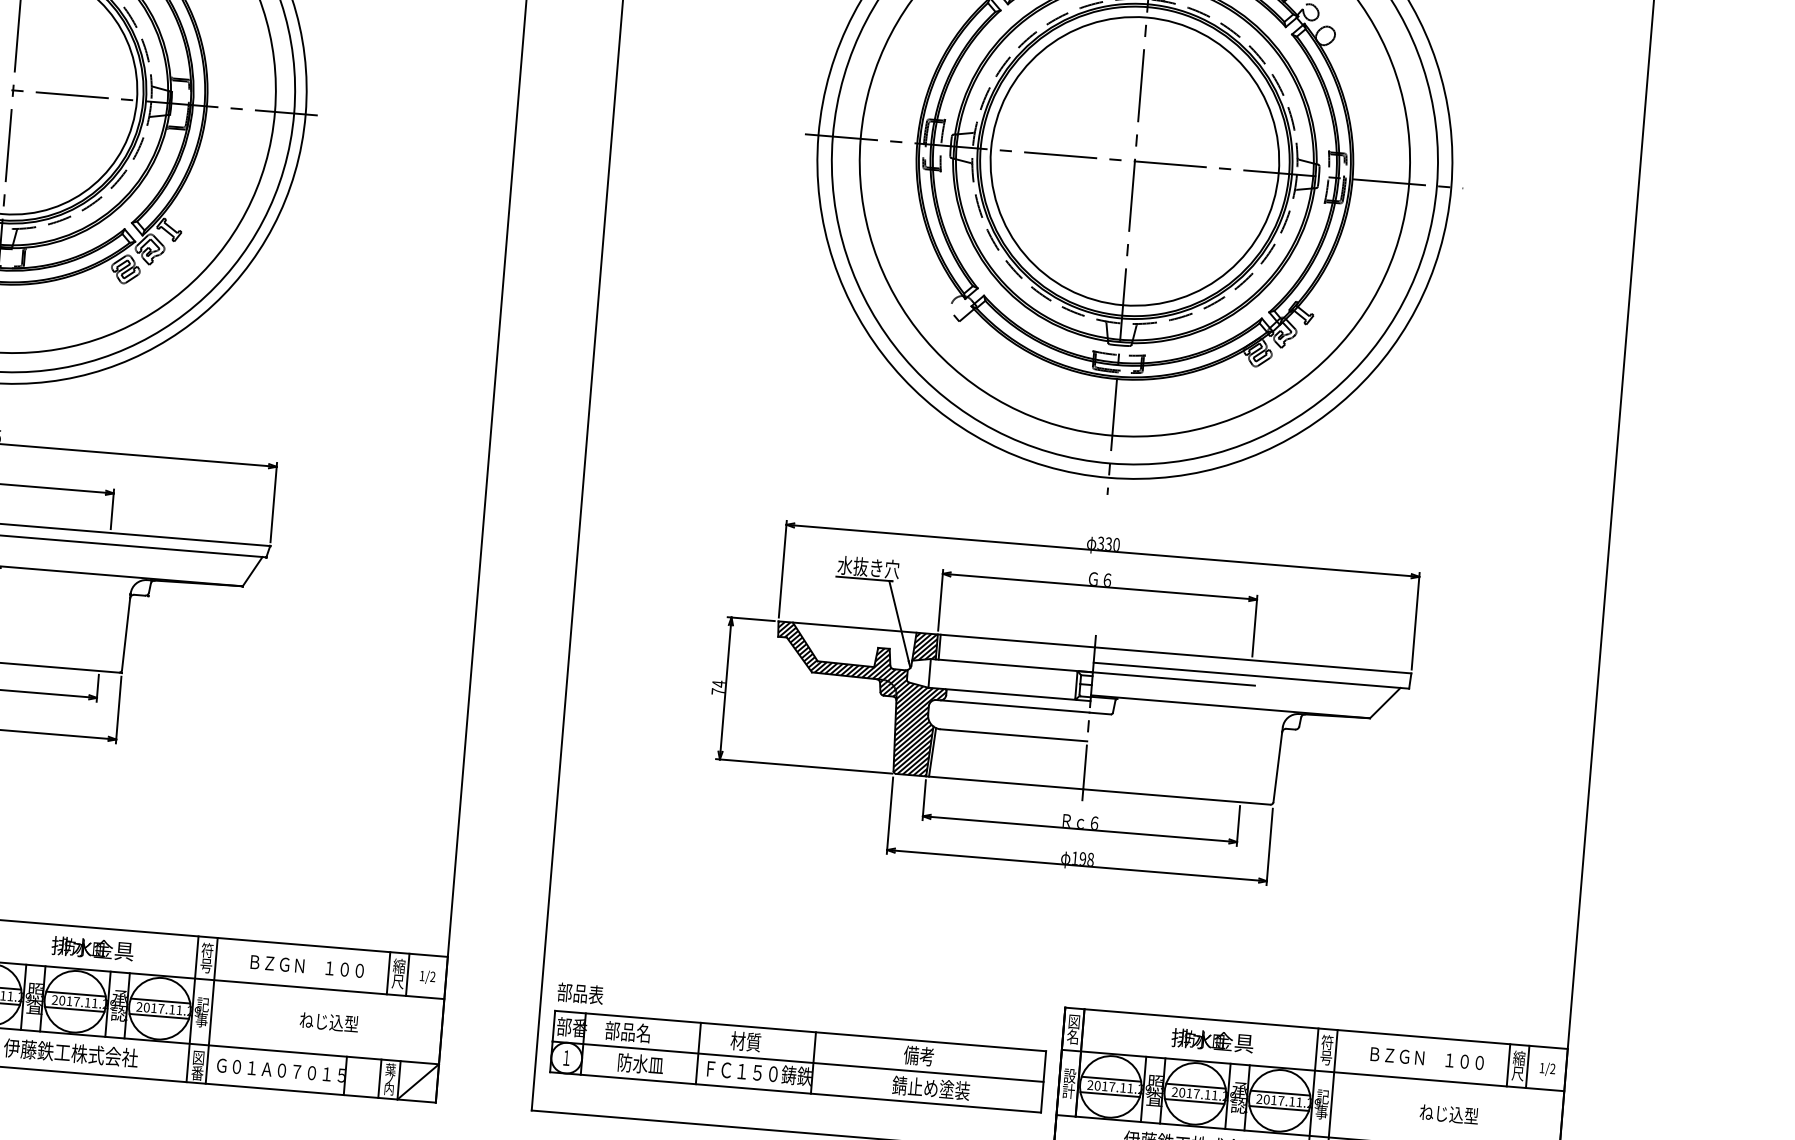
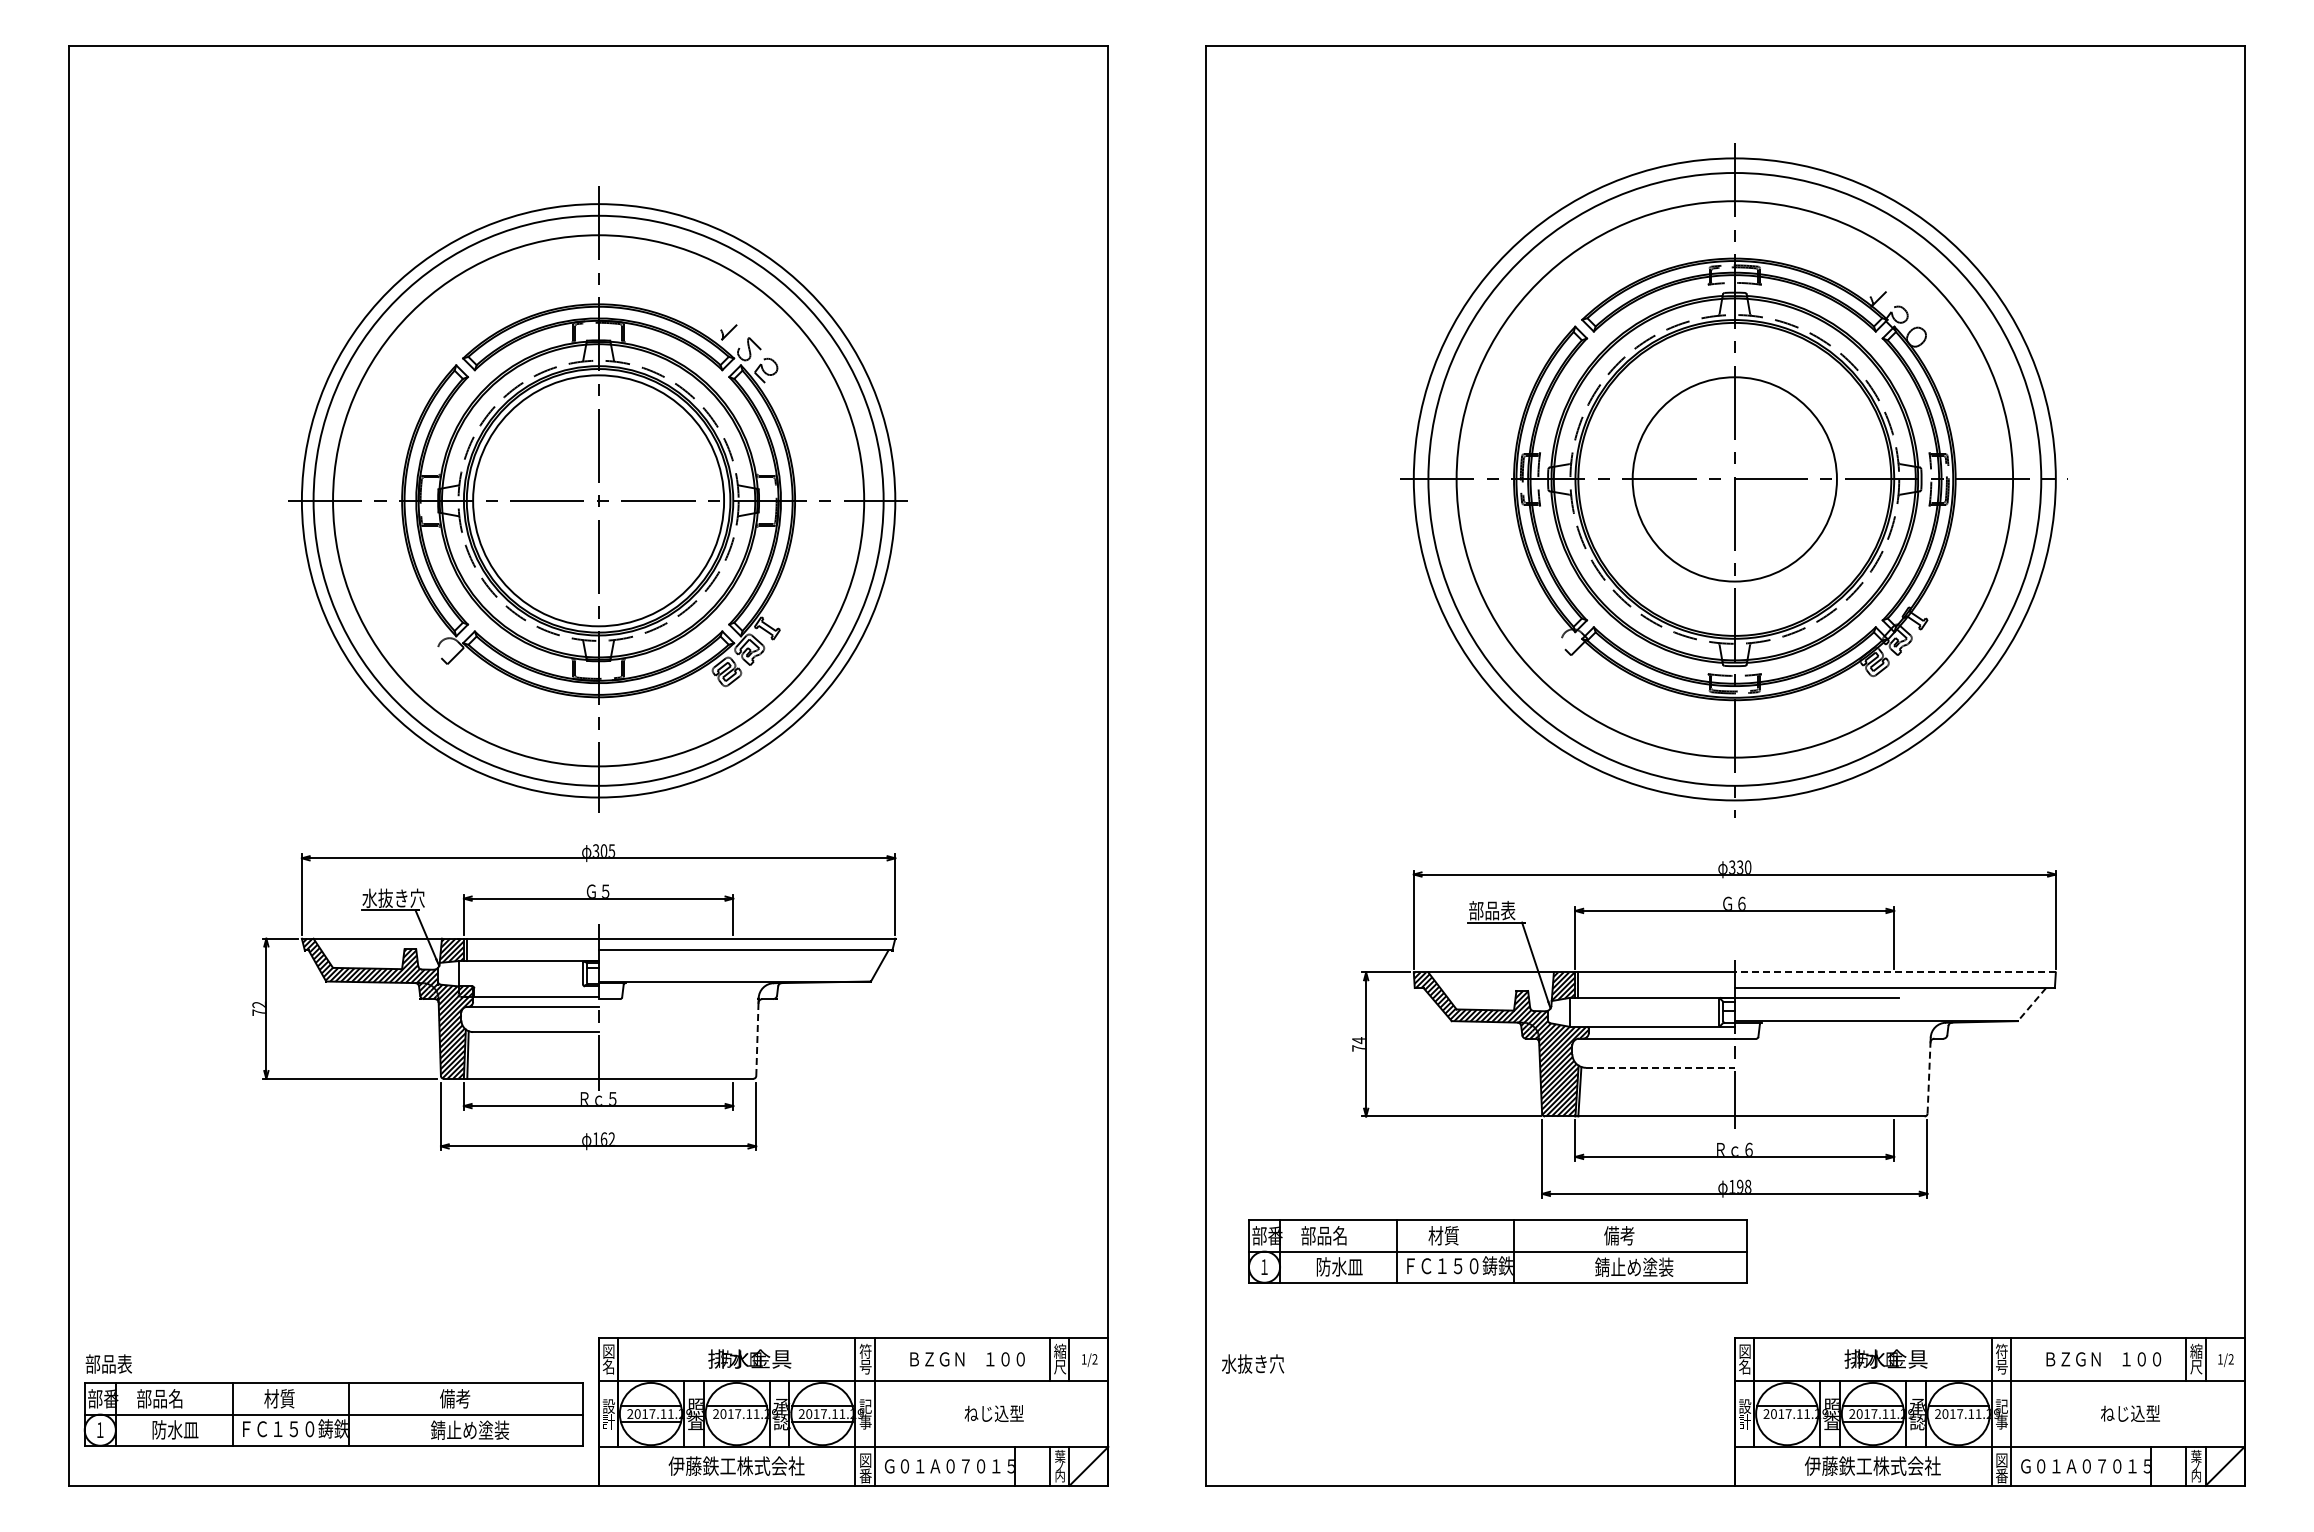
circle: (1134, 161) -> (1734, 479), size x0.7
text: (869, 567) -> (1500, 910), 水抜き穴 -> 部品表
line: (126, 634) -> (757, 1039), solid -> dashed
line: (1253, 660) -> (1895, 972), solid -> dashed
line: (1385, 703) -> (2032, 1004), solid -> dashed
line: (1013, 735) -> (1660, 1067), solid -> dashed
line: (1278, 767) -> (1929, 1078), solid -> dashed
text: (588, 993) -> (1253, 1363), 部品表 -> 水抜き穴
line: (74, 1009) -> (736, 1421), removed
part: (797, 1061) -> (1497, 1251), moved
line: (1110, 1094) -> (1787, 1421), removed
line: (1279, 1108) -> (1958, 1421), removed

